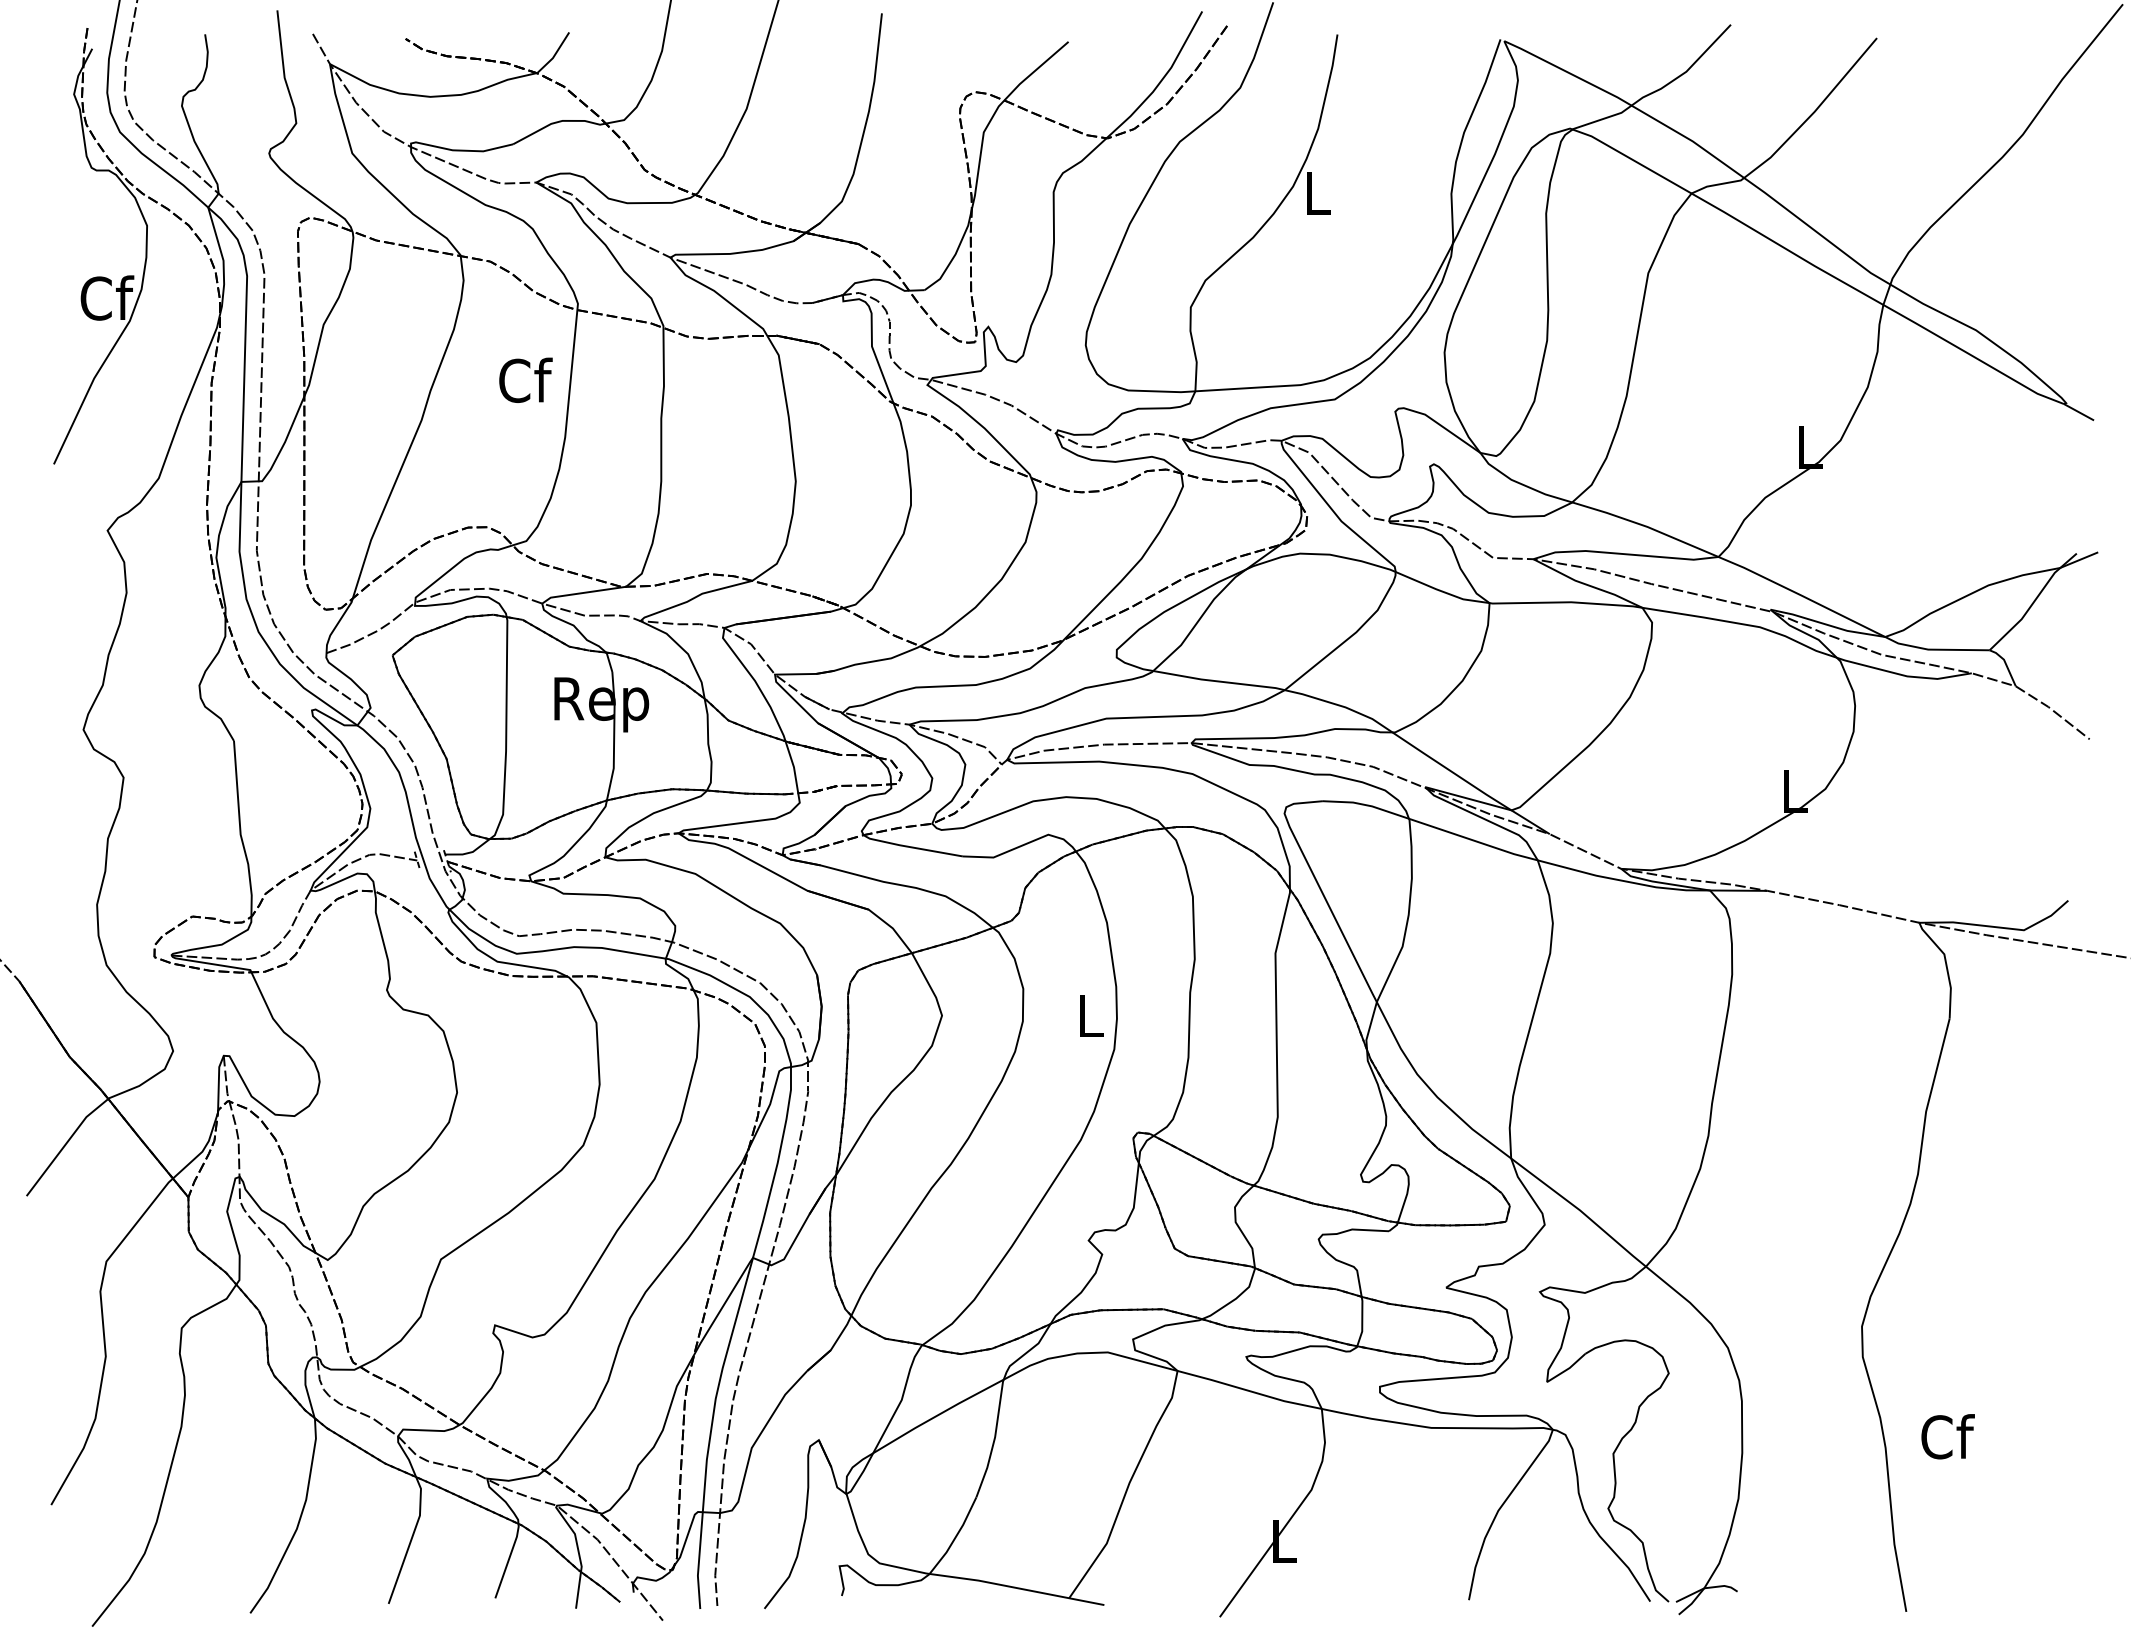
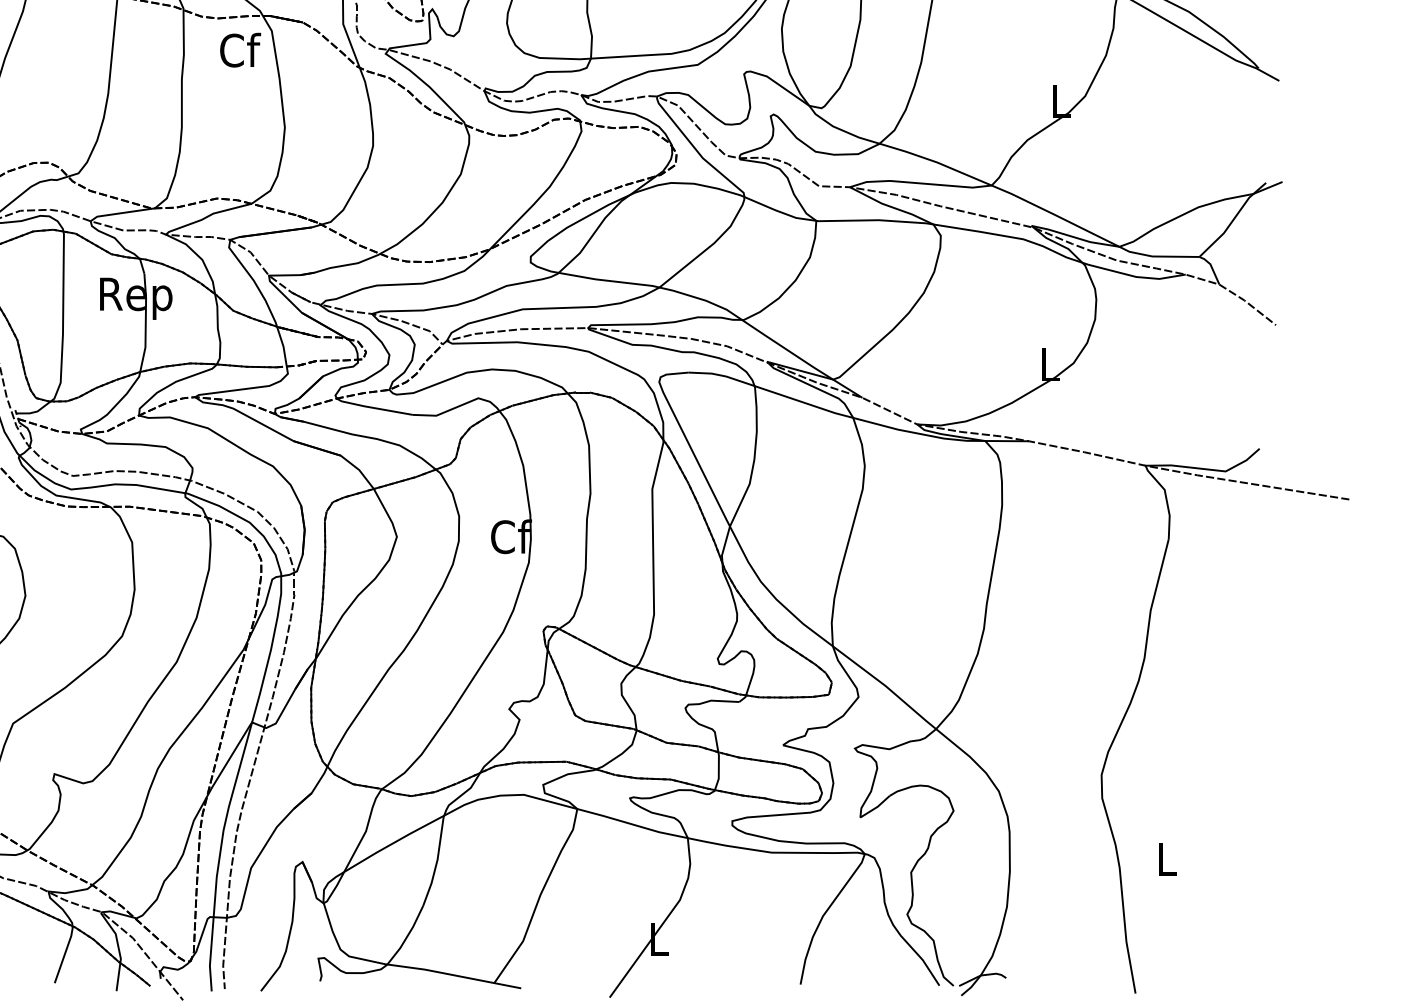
text: (525, 379) -> (240, 49), moved
text: (1091, 1015) -> (511, 536), L -> Cf
text: (1947, 1436) -> (1167, 859), Cf -> L

